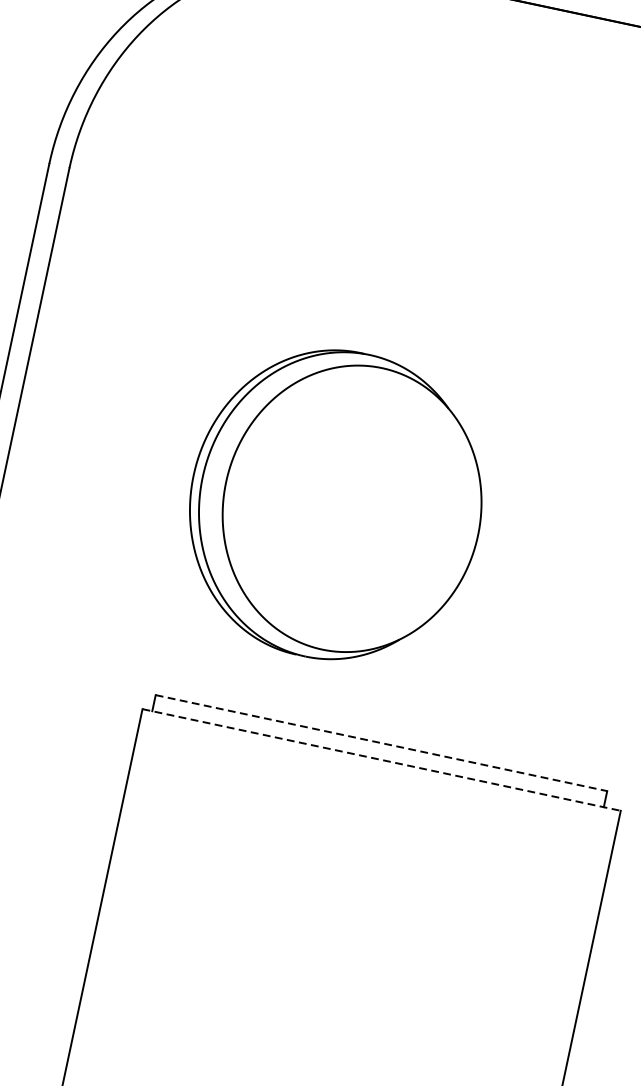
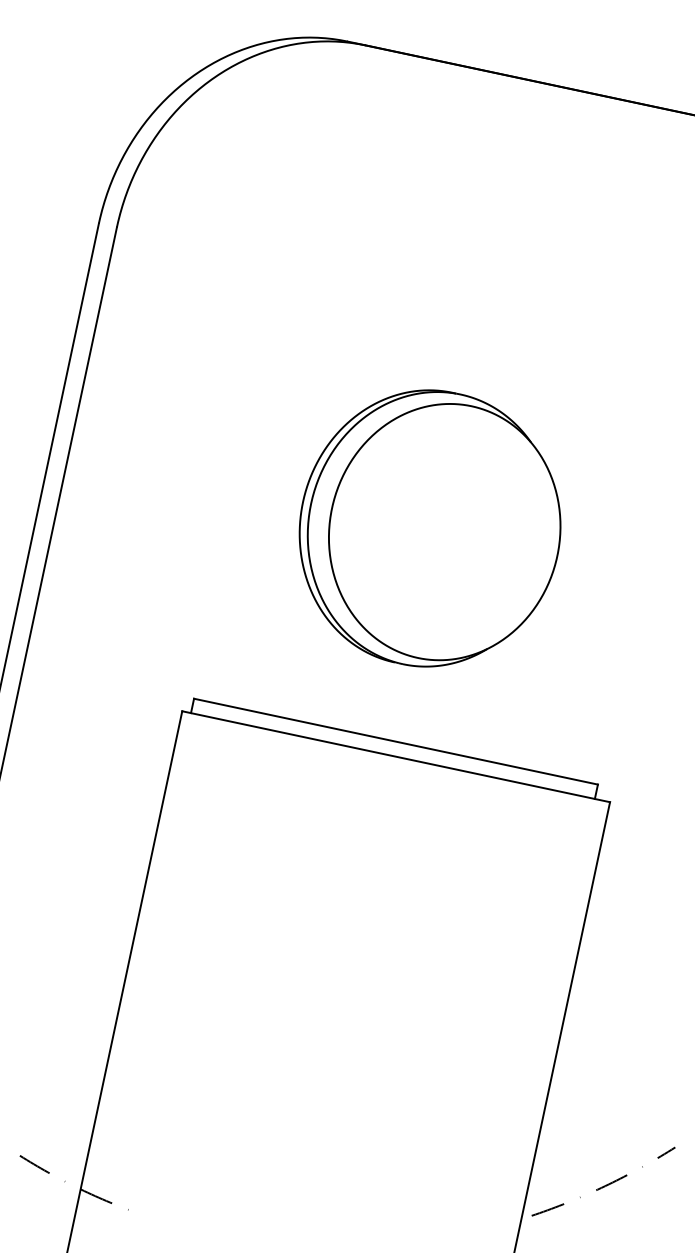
part: (335, 504) -> (429, 528), moved
line: (382, 742) -> (396, 741), dashed -> solid
line: (382, 759) -> (396, 756), dashed -> solid

